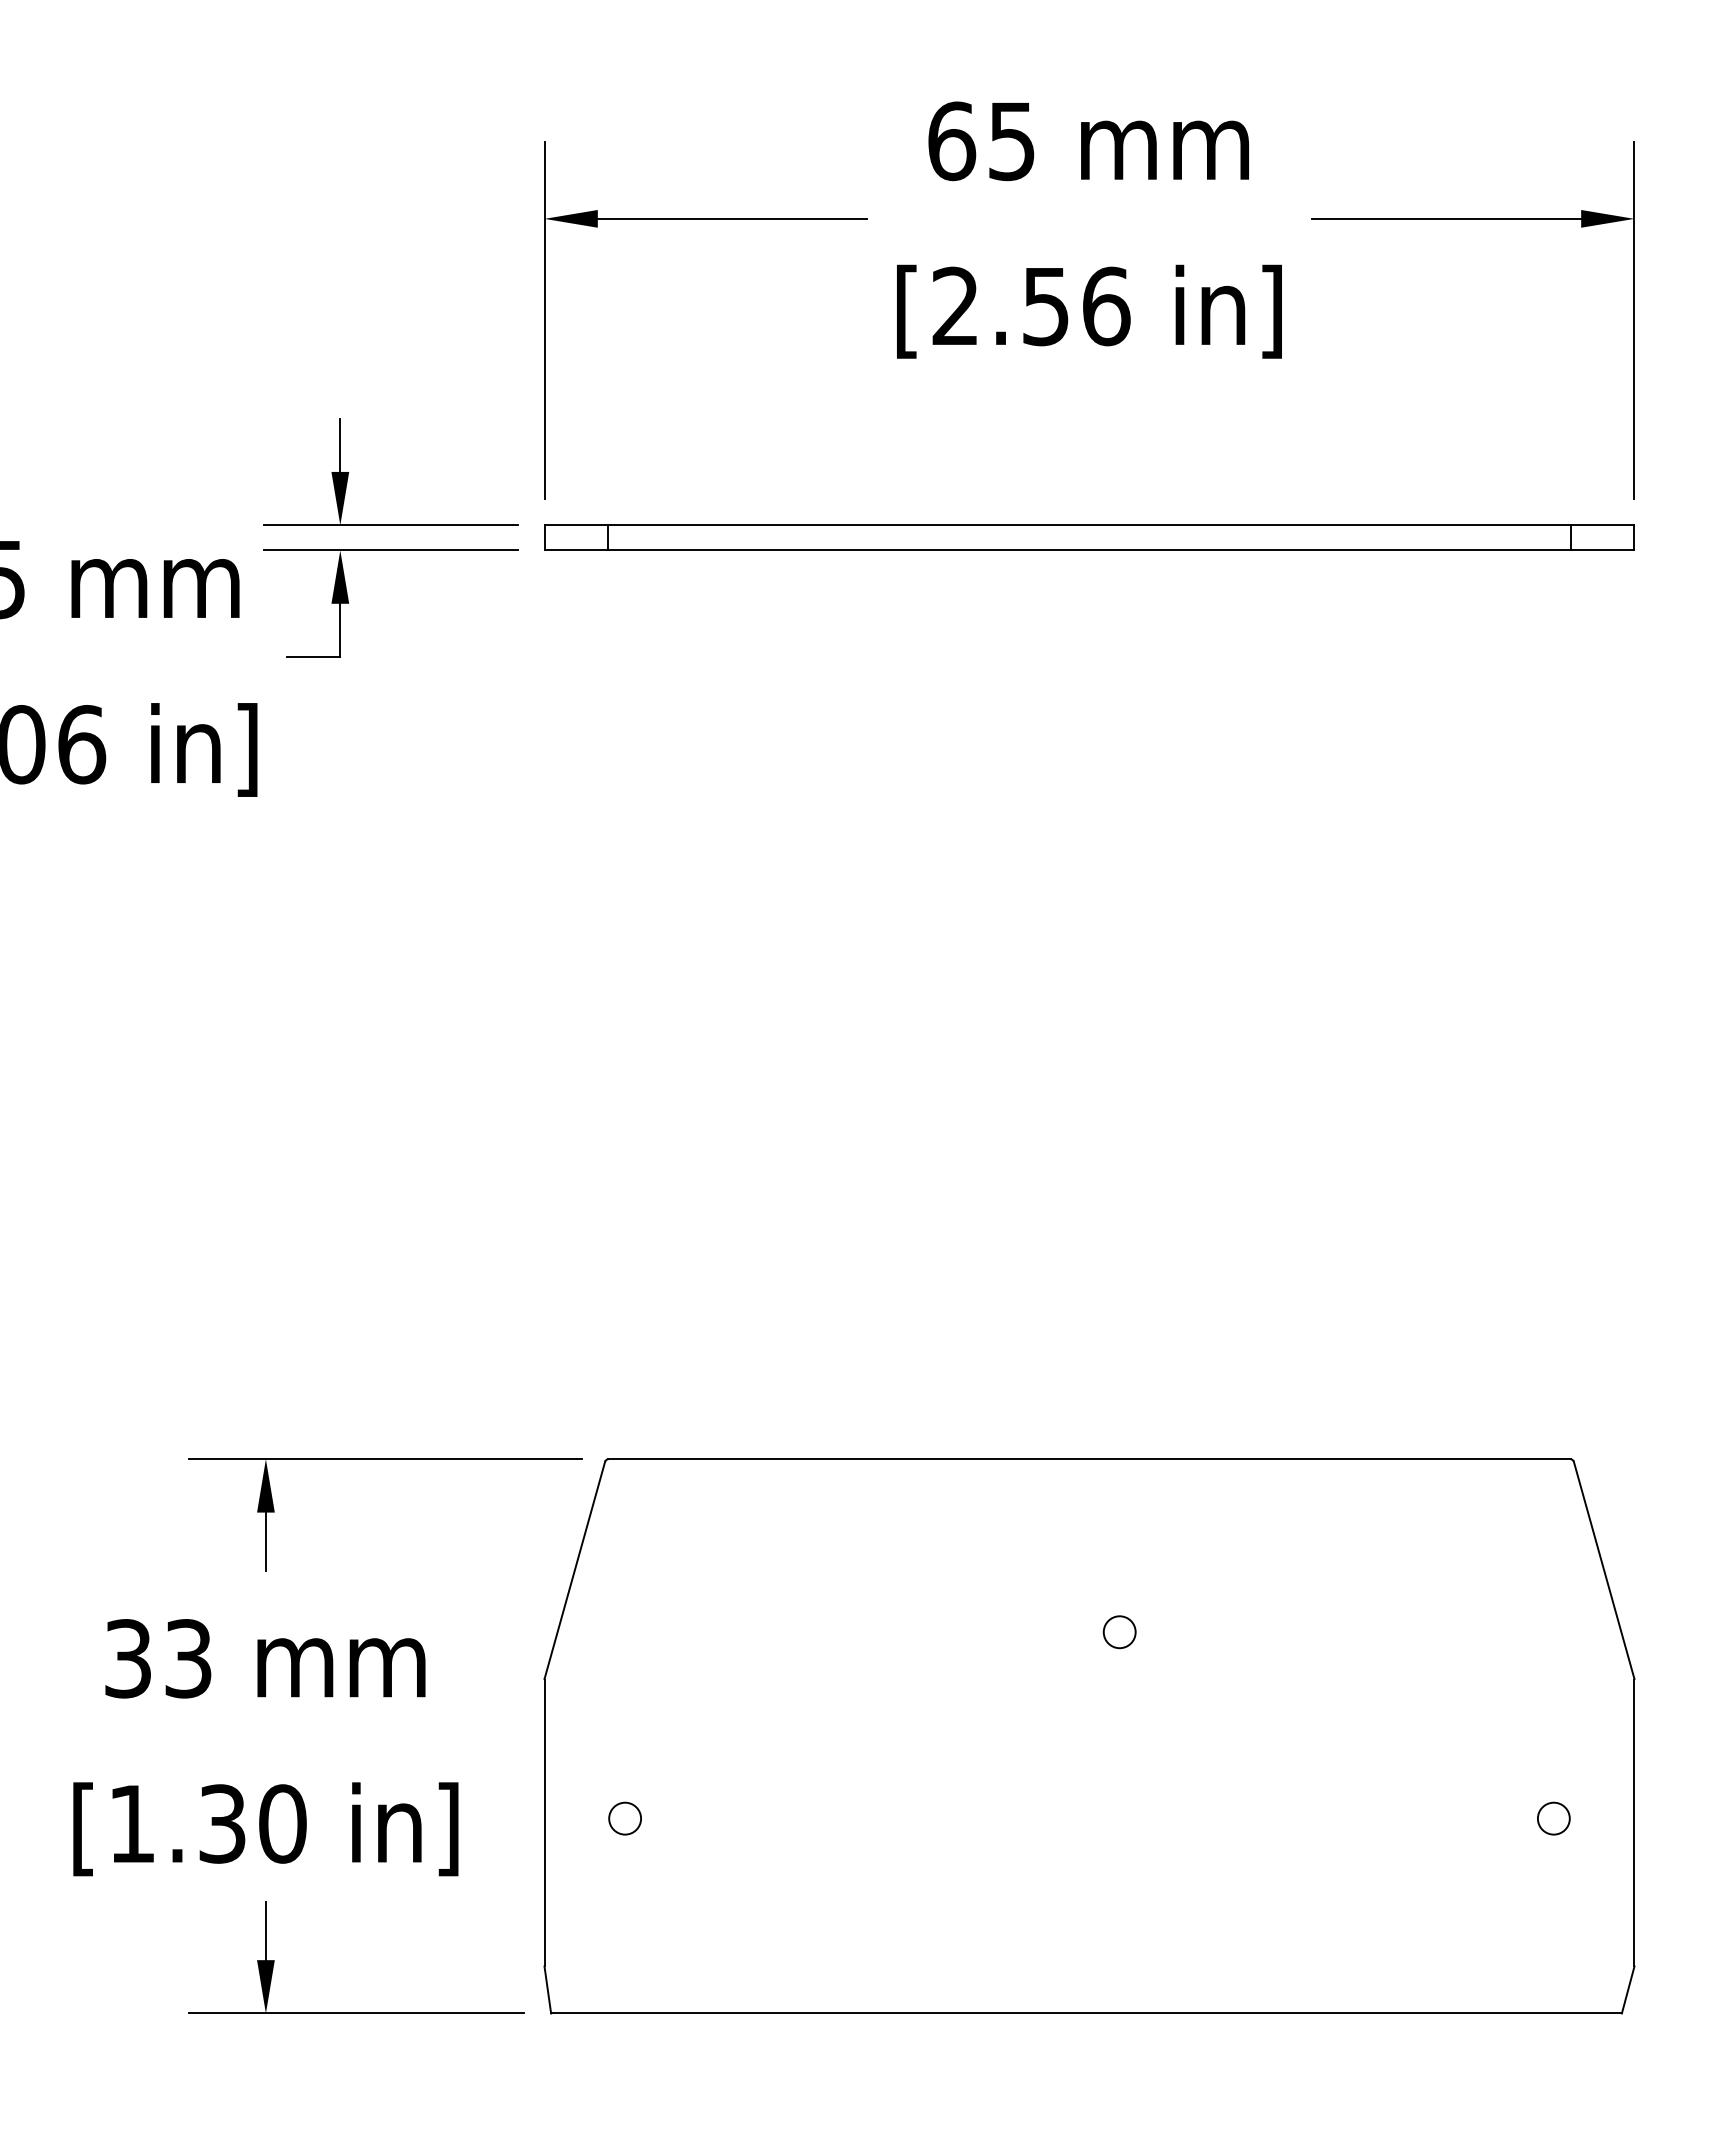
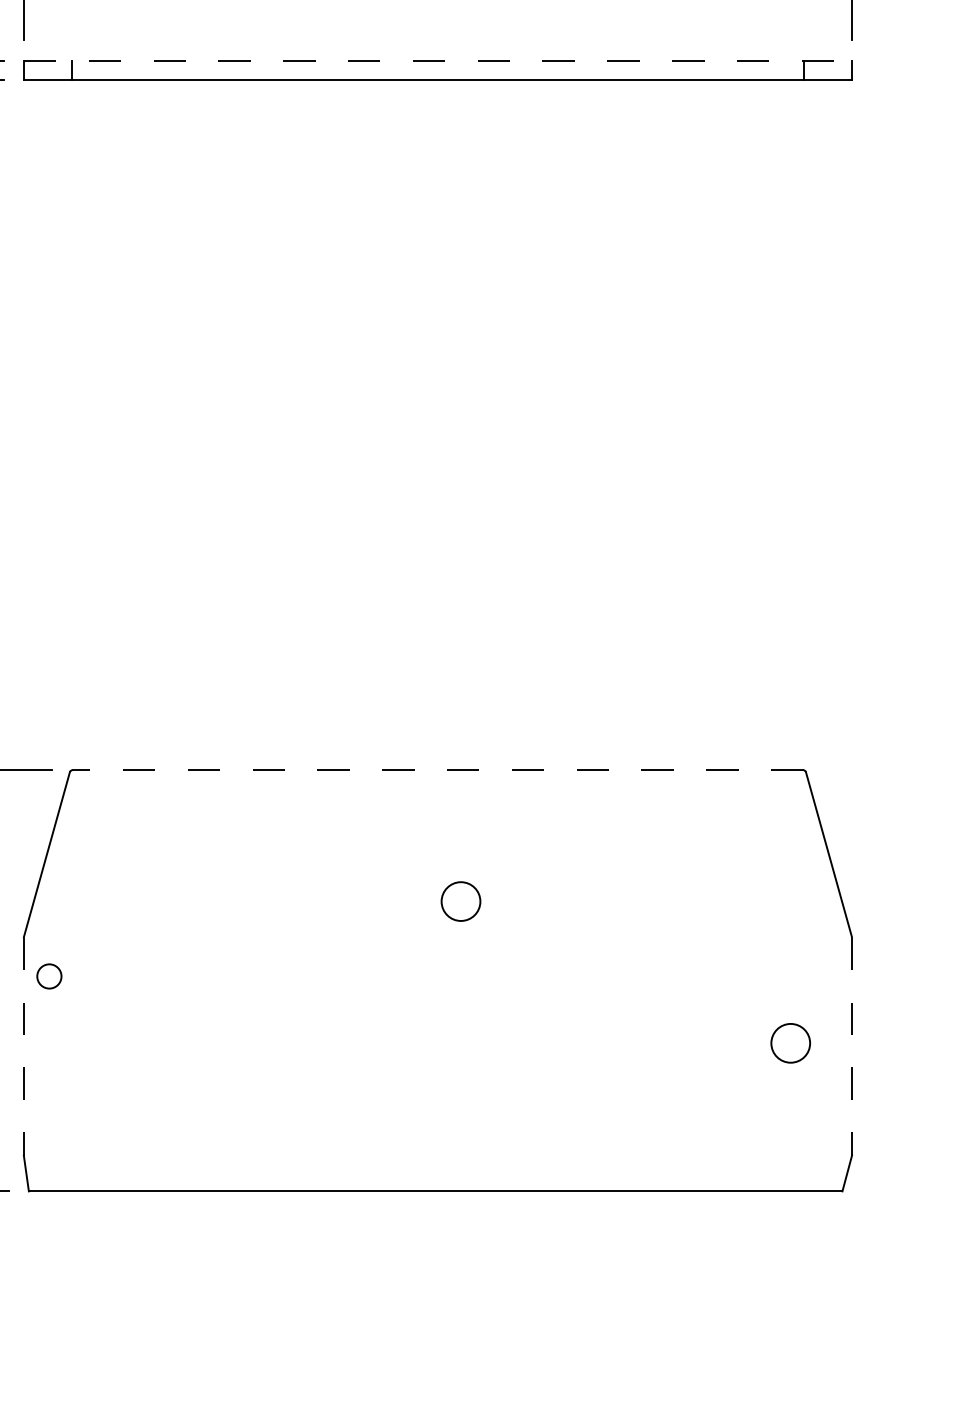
line: (1089, 525) -> (437, 60), solid -> dashed
line: (1089, 1459) -> (437, 770), solid -> dashed
circle: (1119, 1632) -> (460, 901), size x1.6
circle: (624, 1818) -> (48, 976), moved
circle: (1553, 1818) -> (790, 1043), size x1.6
line: (544, 1823) -> (23, 1047), solid -> dashed
line: (1634, 1823) -> (852, 1047), solid -> dashed

